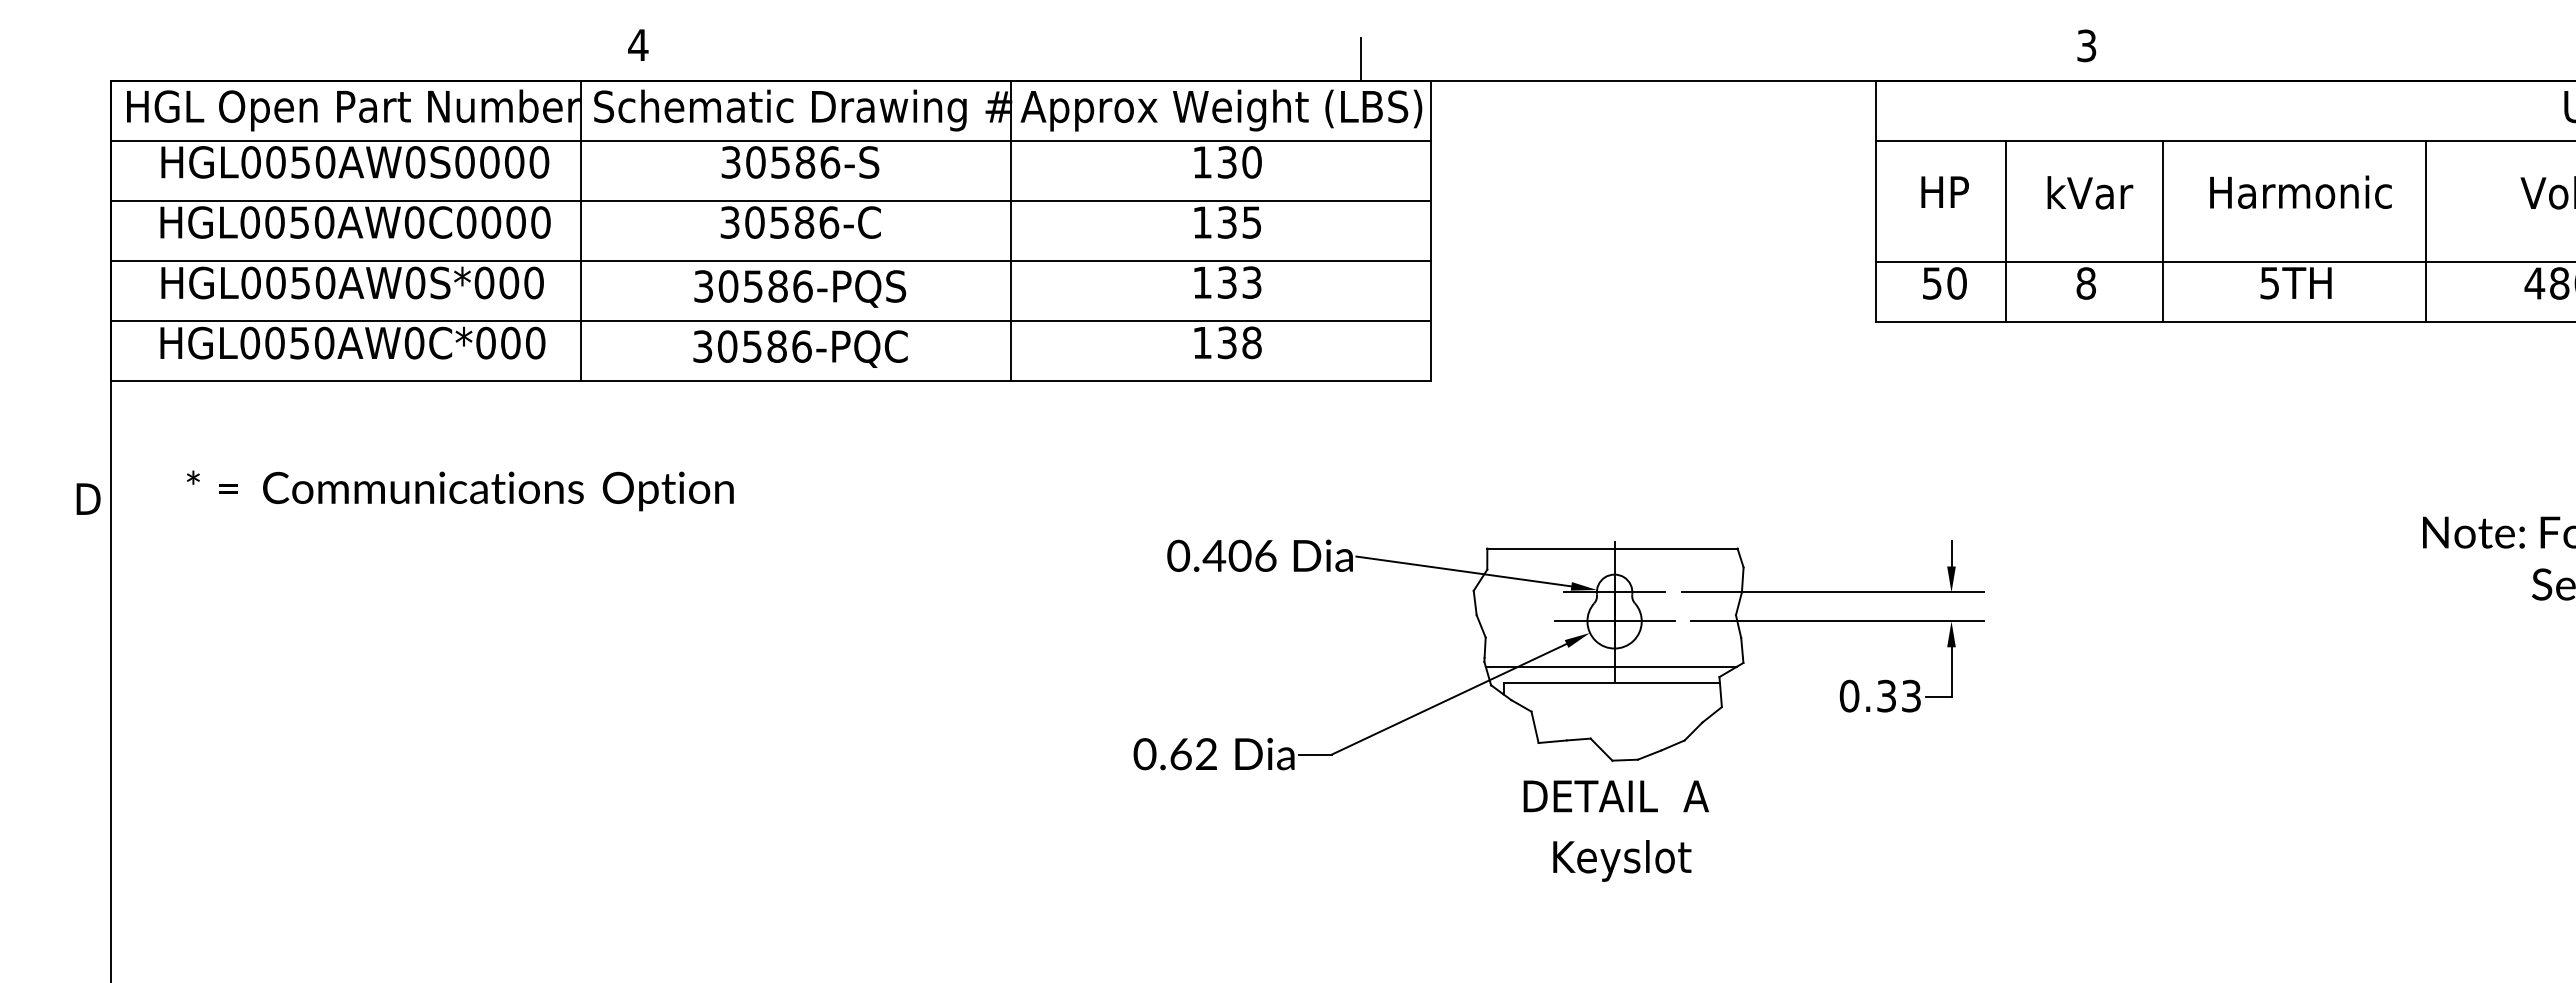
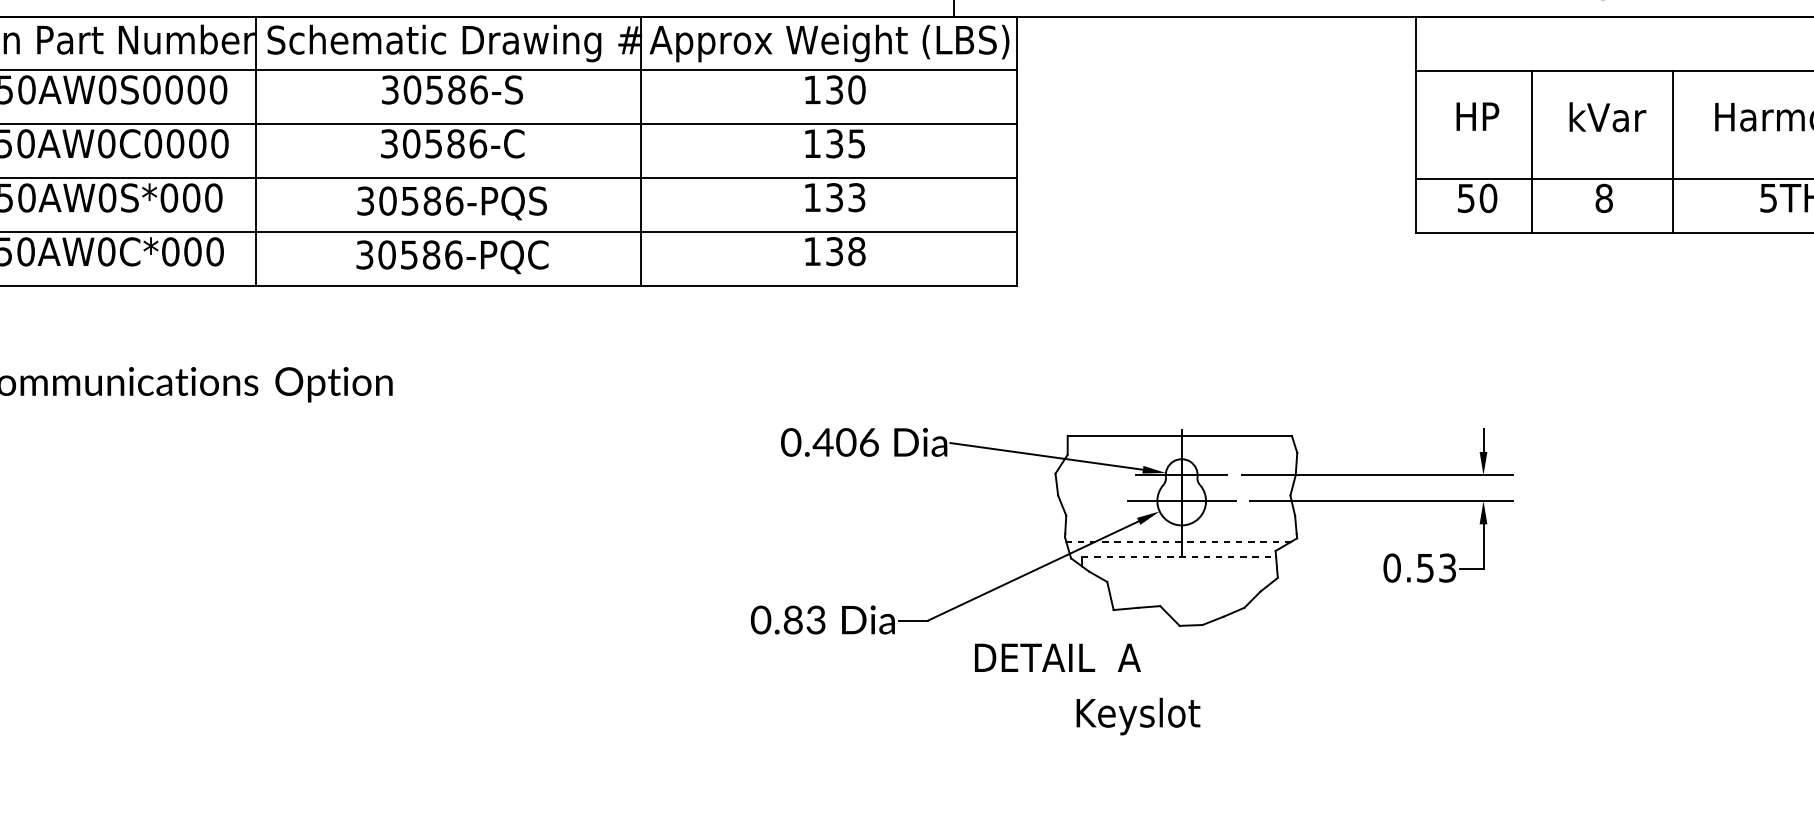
line: (1610, 666) -> (1178, 541), solid -> dashed
line: (1612, 683) -> (1179, 556), solid -> dashed
text: (1886, 695) -> (1425, 567), 0.33 -> 0.53
text: (1193, 754) -> (804, 620), 0.62 -> 0.83
text: (1615, 796) -> (1057, 657), moved
text: (1622, 860) -> (1138, 716), moved

